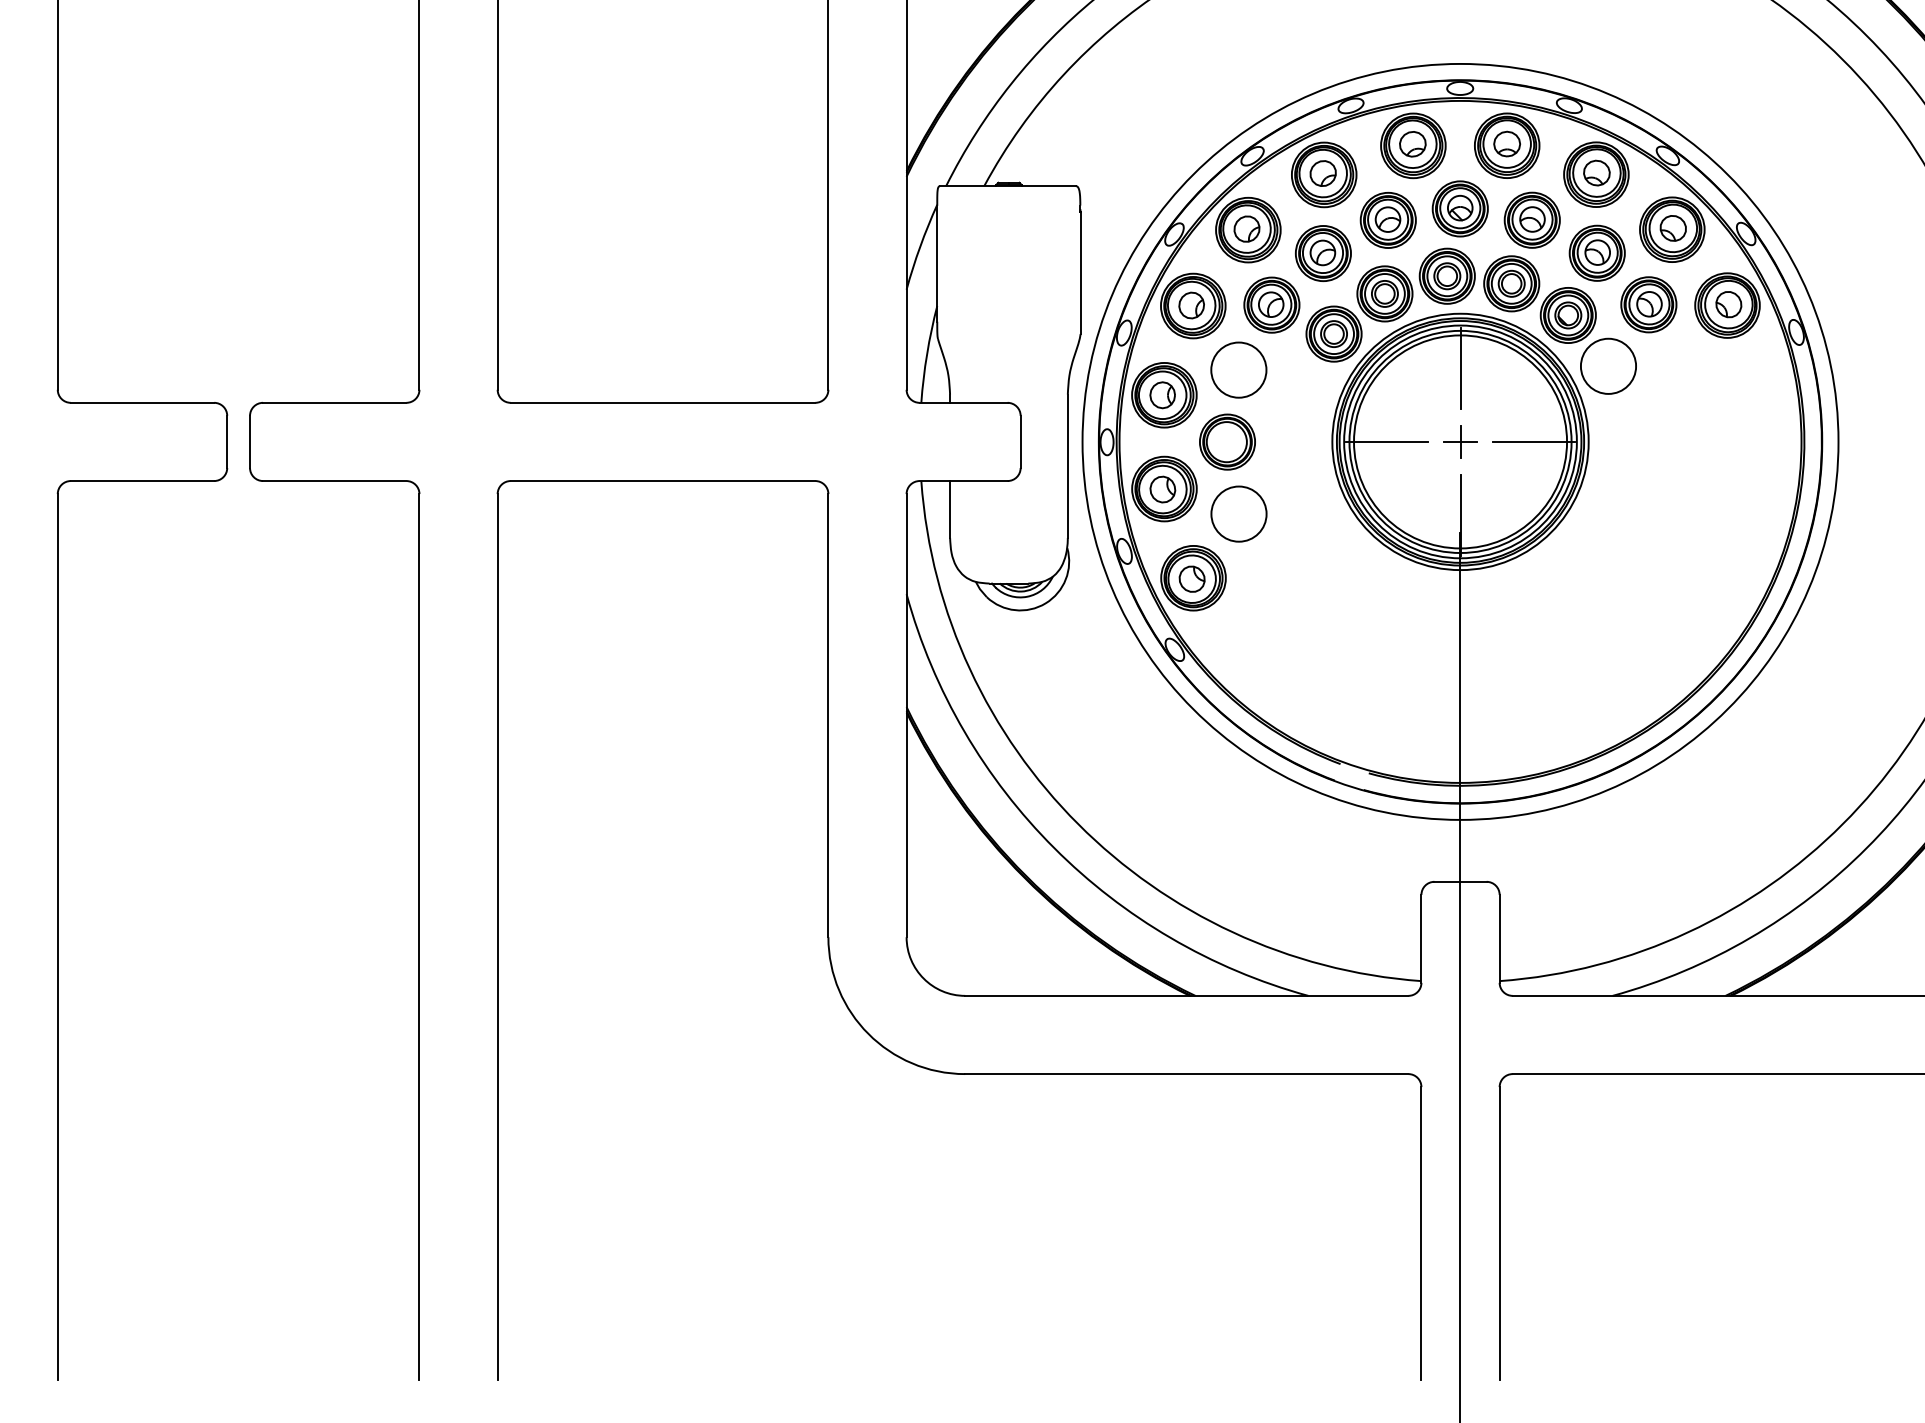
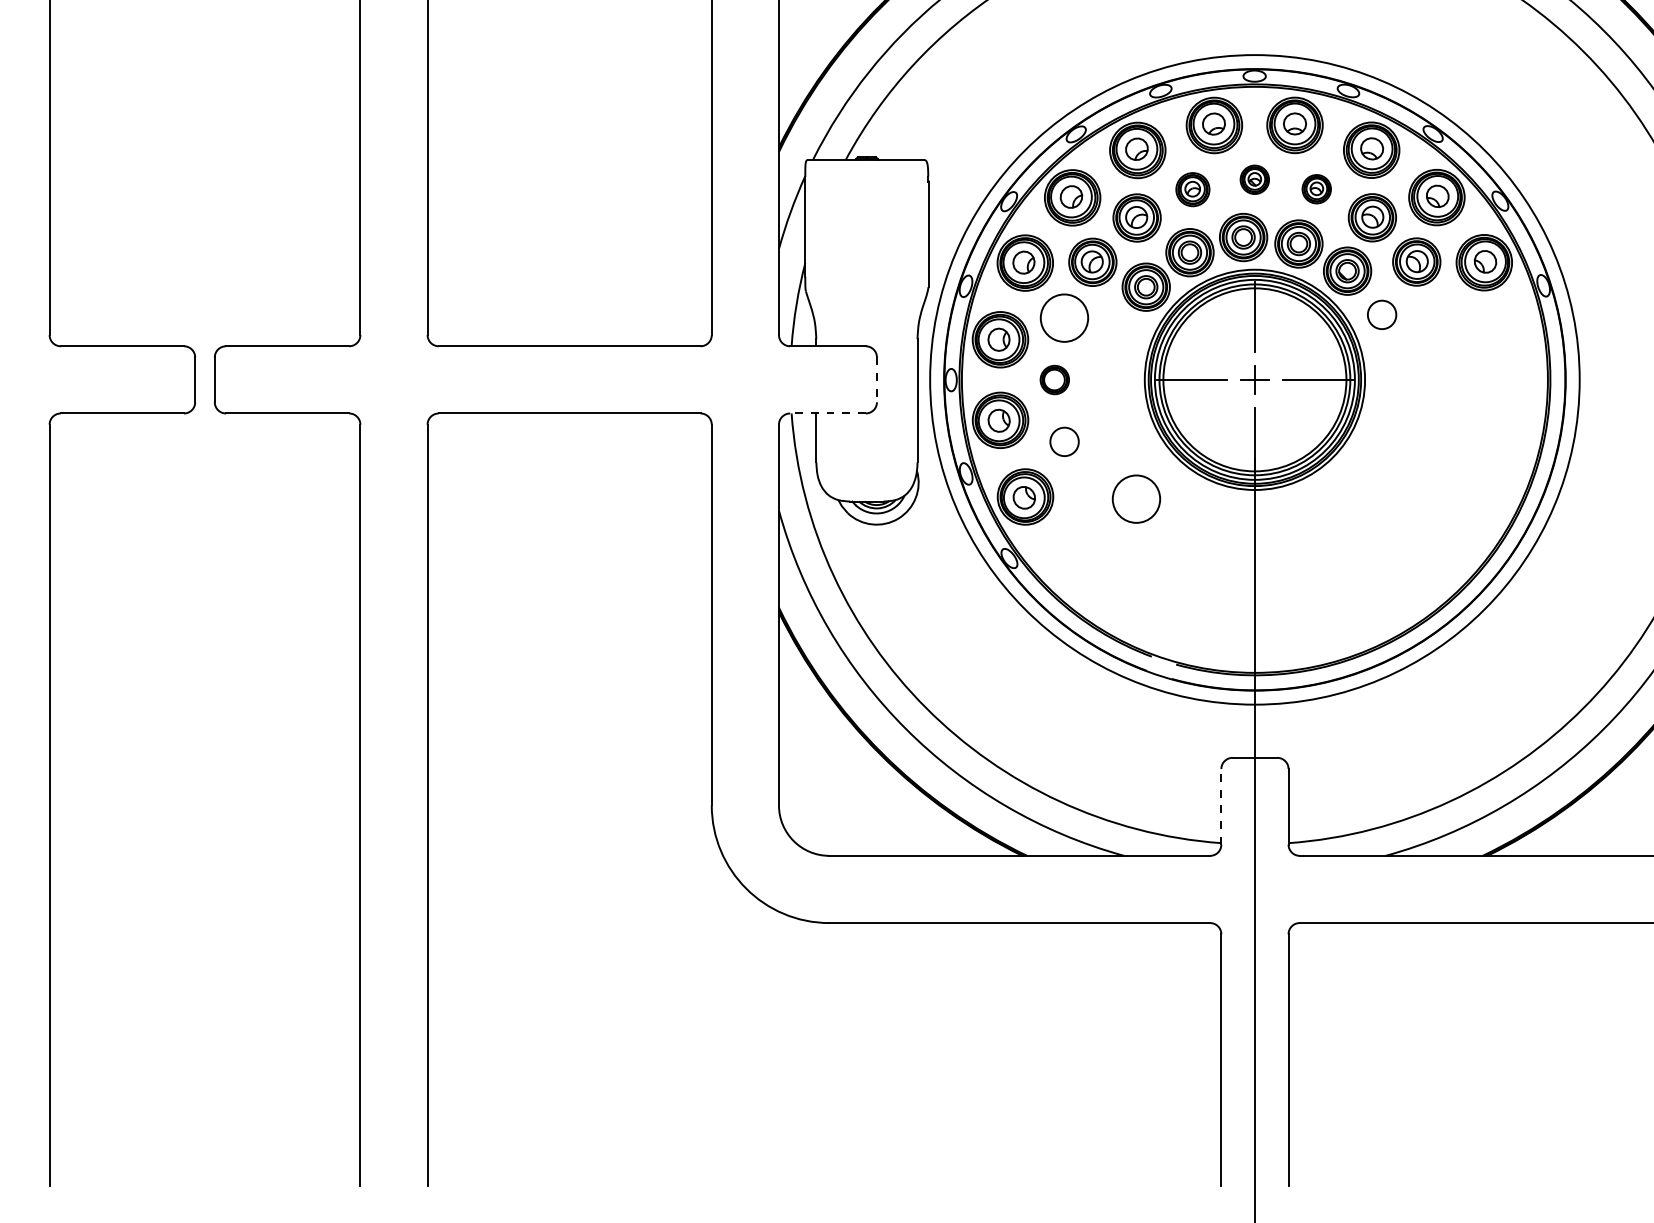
part: (1460, 208) -> (1254, 179), size x0.6
part: (1532, 219) -> (1316, 188), size x0.6
part: (1387, 220) -> (1192, 189), size x0.7
circle: (1607, 365) -> (1381, 314), size x0.6
part: (1227, 441) -> (1054, 379), size x0.6
line: (1020, 442) -> (876, 380), solid -> dashed
line: (963, 481) -> (827, 413), solid -> dashed
circle: (1238, 513) -> (1064, 441), size x0.6
circle: (1322, 579) -> (1136, 498), added
line: (1421, 938) -> (1221, 806), solid -> dashed

